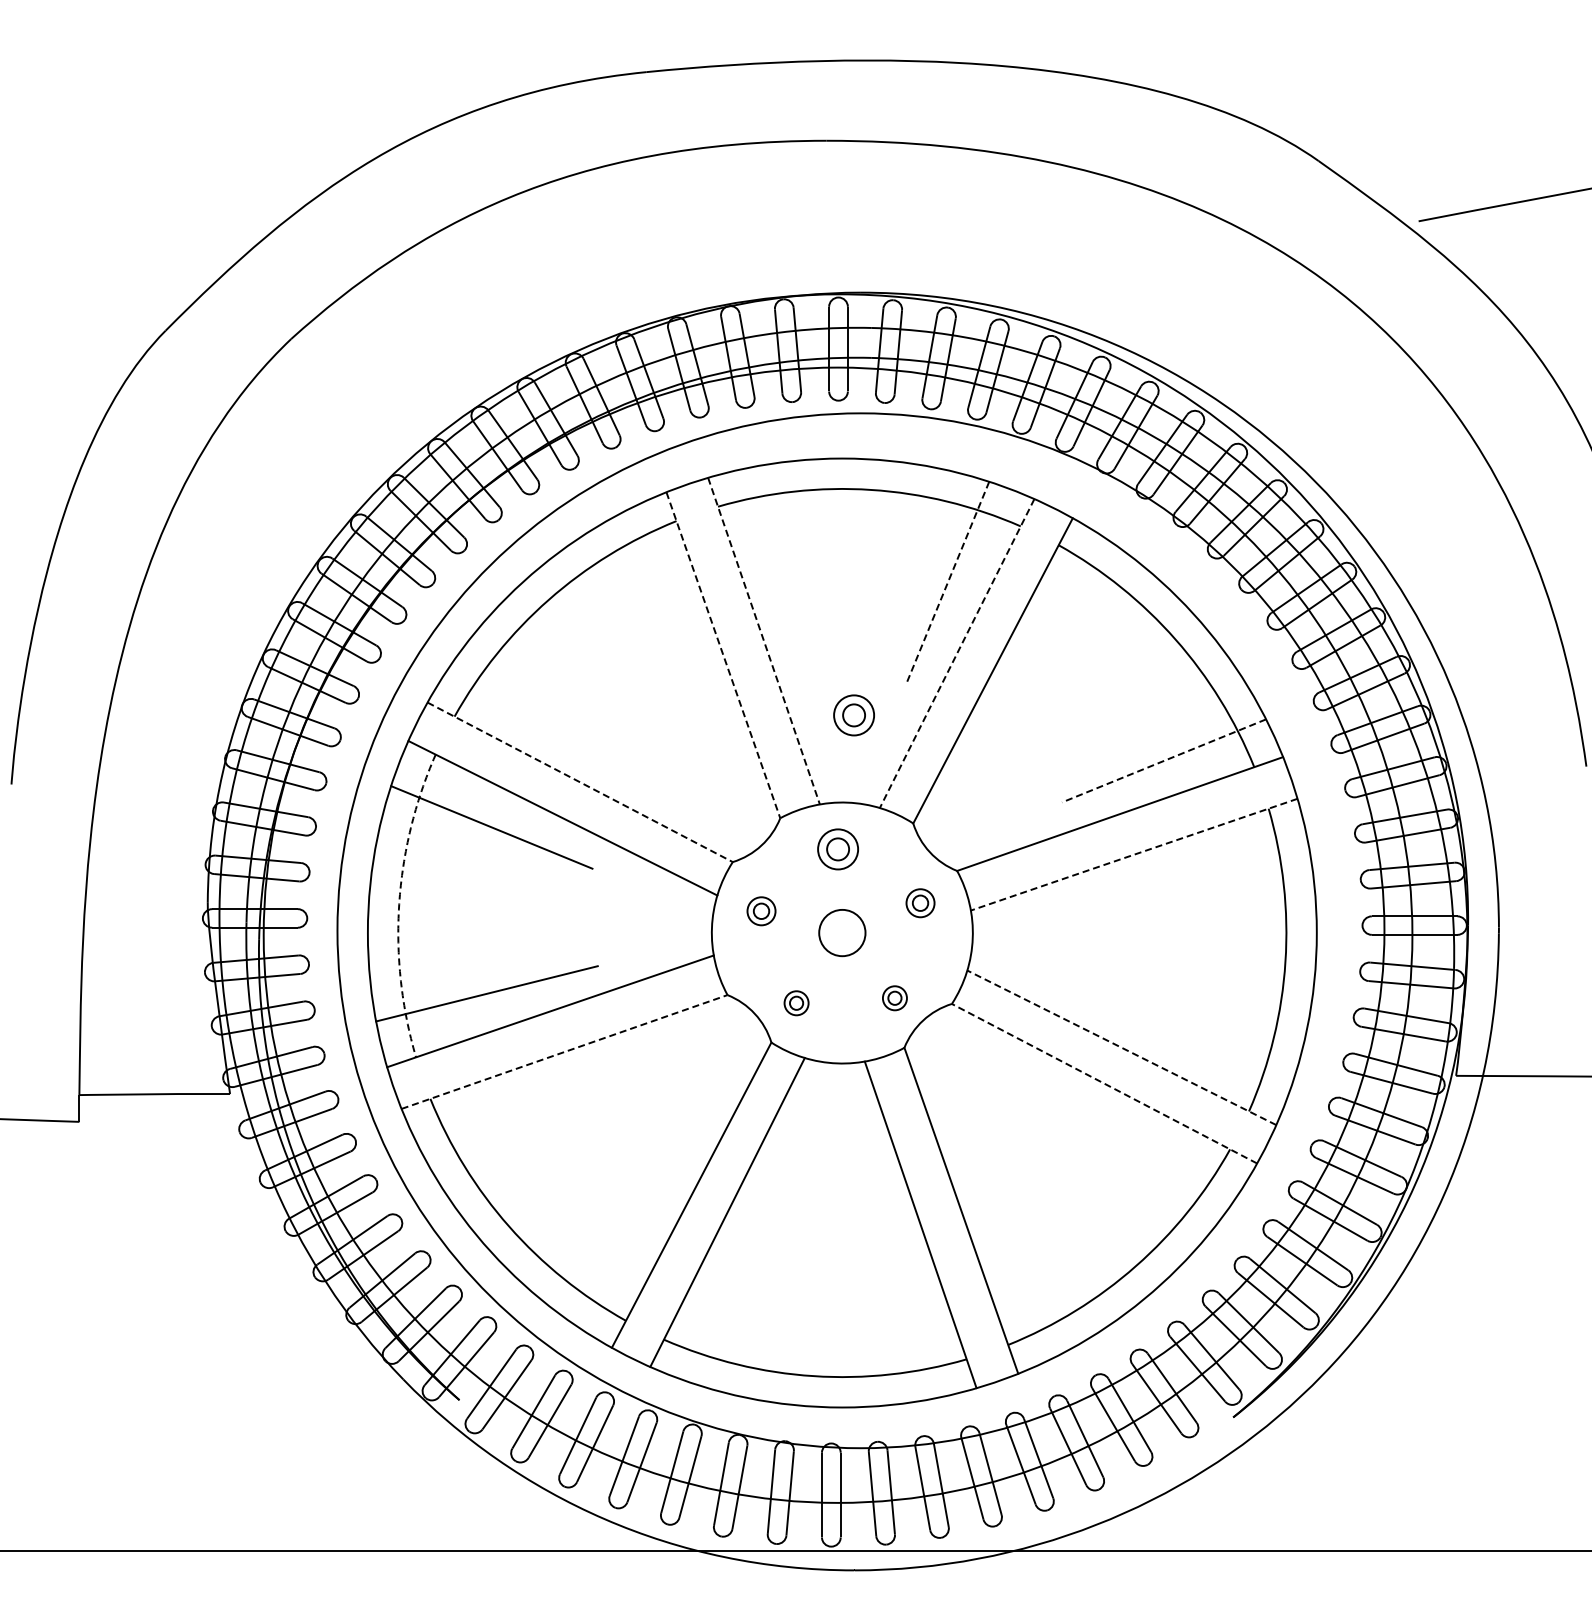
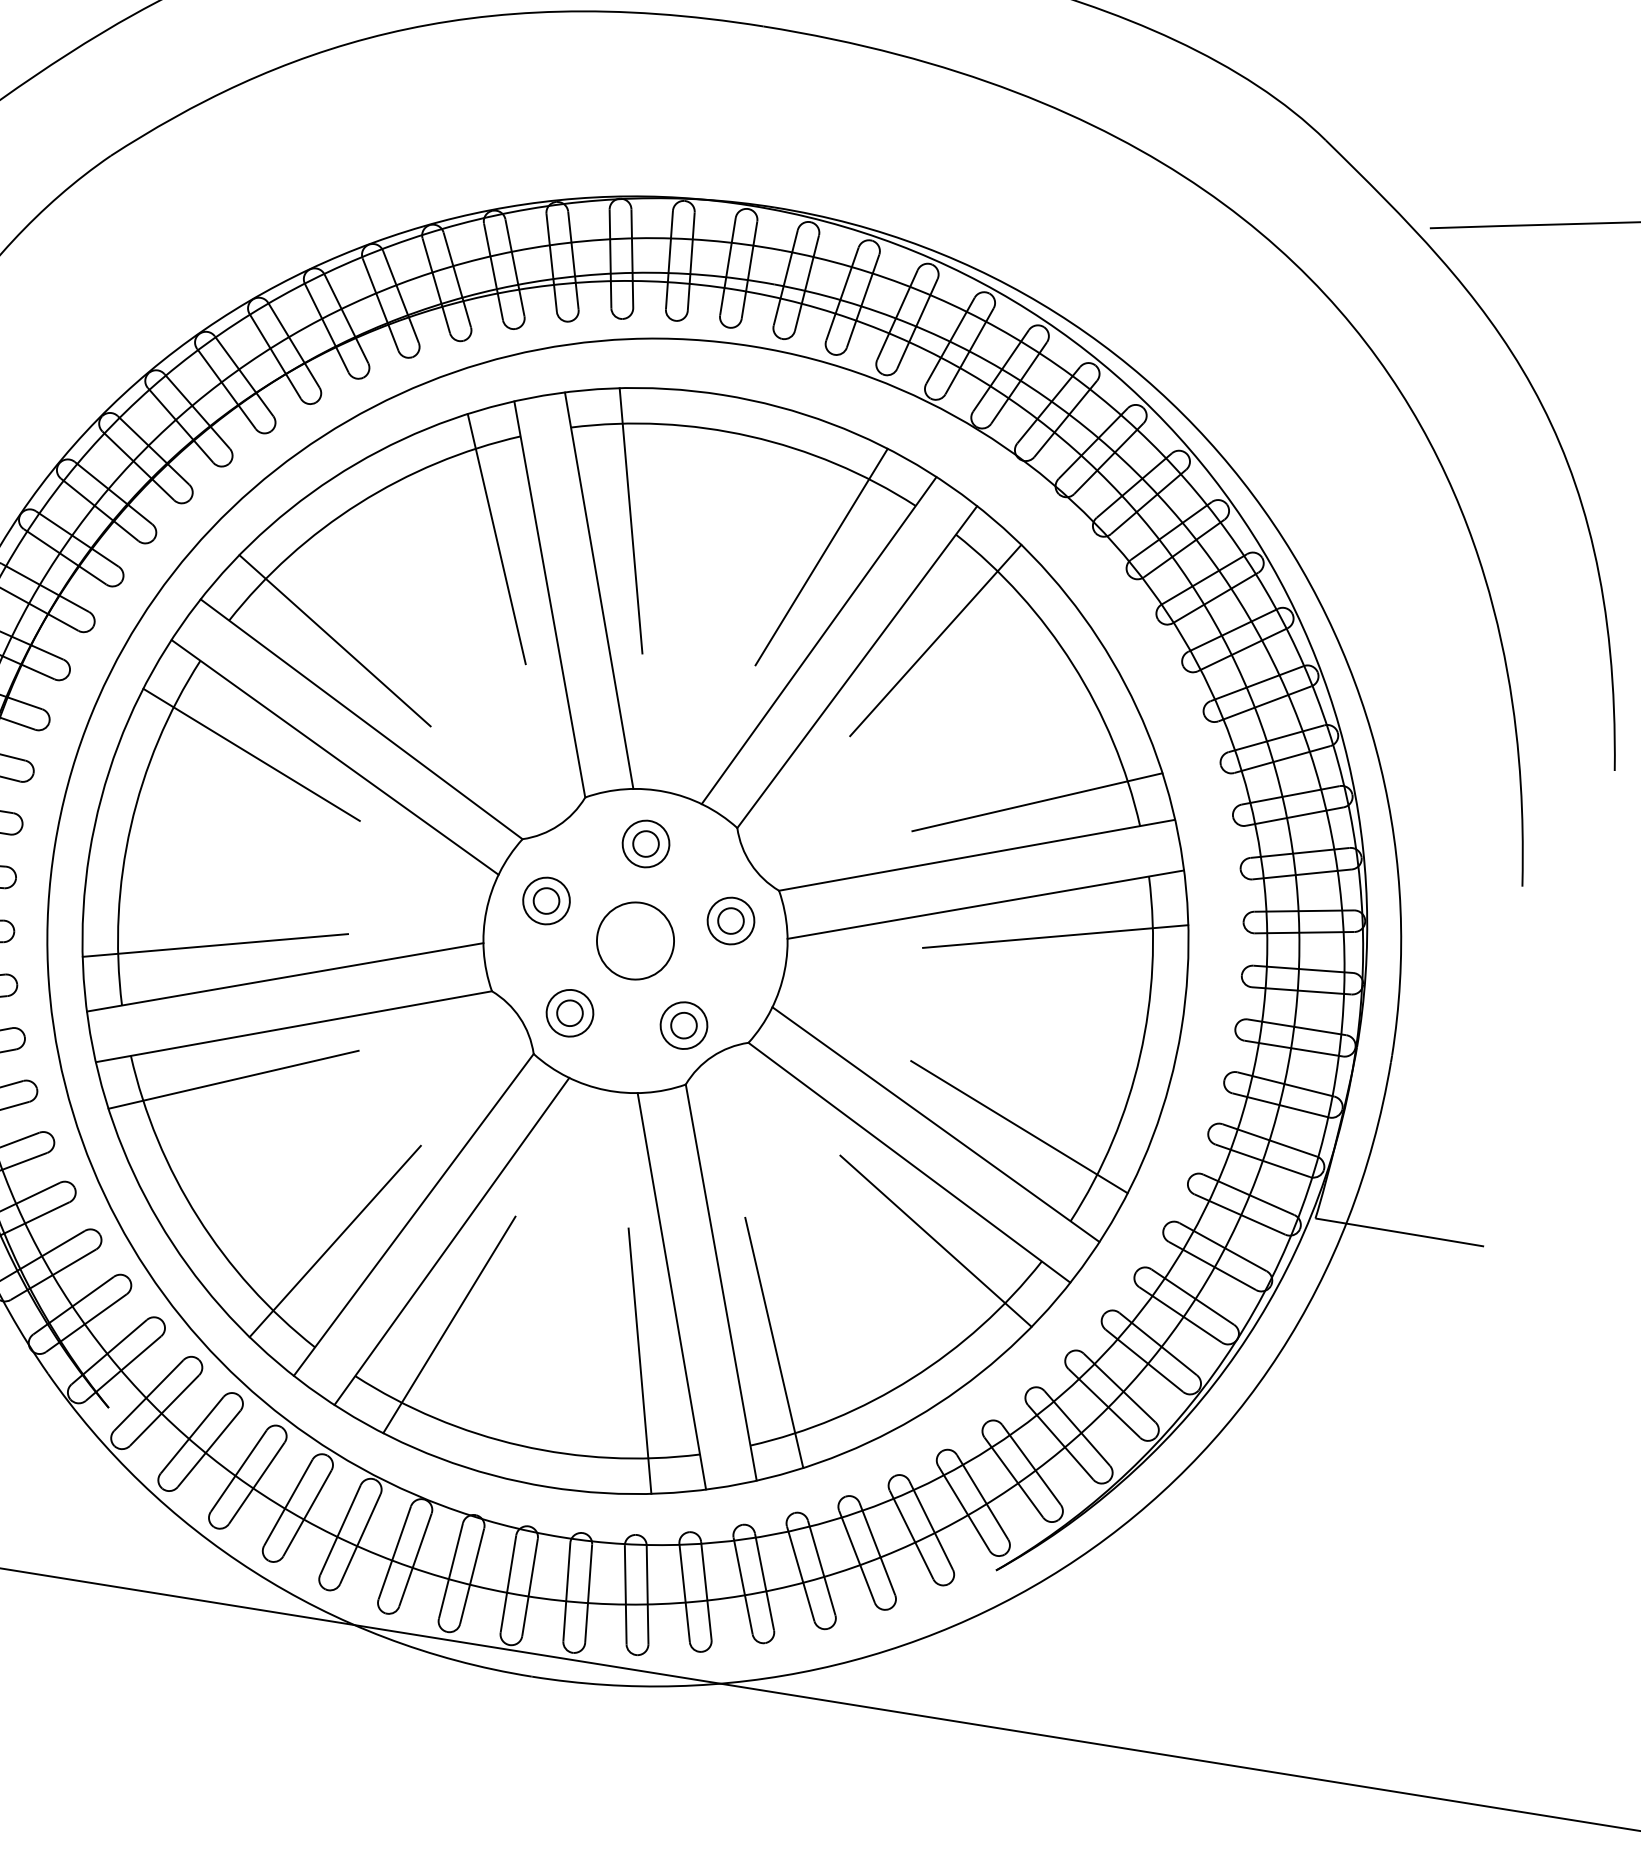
line: (781, 577) -> (631, 520), added
line: (947, 582) -> (821, 557), dashed -> solid
line: (669, 611) -> (495, 539), added
line: (1055, 637) -> (935, 640), added
line: (764, 641) -> (599, 591), dashed -> solid
line: (957, 653) -> (819, 640), dashed -> solid
line: (723, 655) -> (549, 599), dashed -> solid
part: (853, 715) -> (688, 692), removed
line: (546, 718) -> (334, 639), added
line: (1163, 761) -> (1036, 802), dashed -> solid
line: (580, 782) -> (361, 719), dashed -> solid
line: (1134, 854) -> (986, 904), dashed -> solid
line: (1197, 871) -> (1055, 935), added
part: (920, 903) -> (730, 921), size x1.43
arc: (399, 904) -> (131, 826), dashed -> solid
part: (761, 911) -> (546, 901), size x1.43
circle: (842, 932) -> (635, 940), size x1.43
part: (894, 998) -> (683, 1025), size x1.67
part: (796, 1003) -> (569, 1013), size x1.67
line: (1192, 1038) -> (1019, 1126), added
line: (1121, 1047) -> (935, 1124), dashed -> solid
line: (564, 1052) -> (293, 1027), dashed -> solid
line: (1104, 1083) -> (909, 1162), dashed -> solid
line: (520, 1104) -> (233, 1079), added
line: (1137, 1146) -> (935, 1241), added
line: (628, 1227) -> (335, 1240), added
line: (1013, 1254) -> (773, 1342), added
line: (736, 1283) -> (449, 1324), added
line: (902, 1288) -> (639, 1361), added

